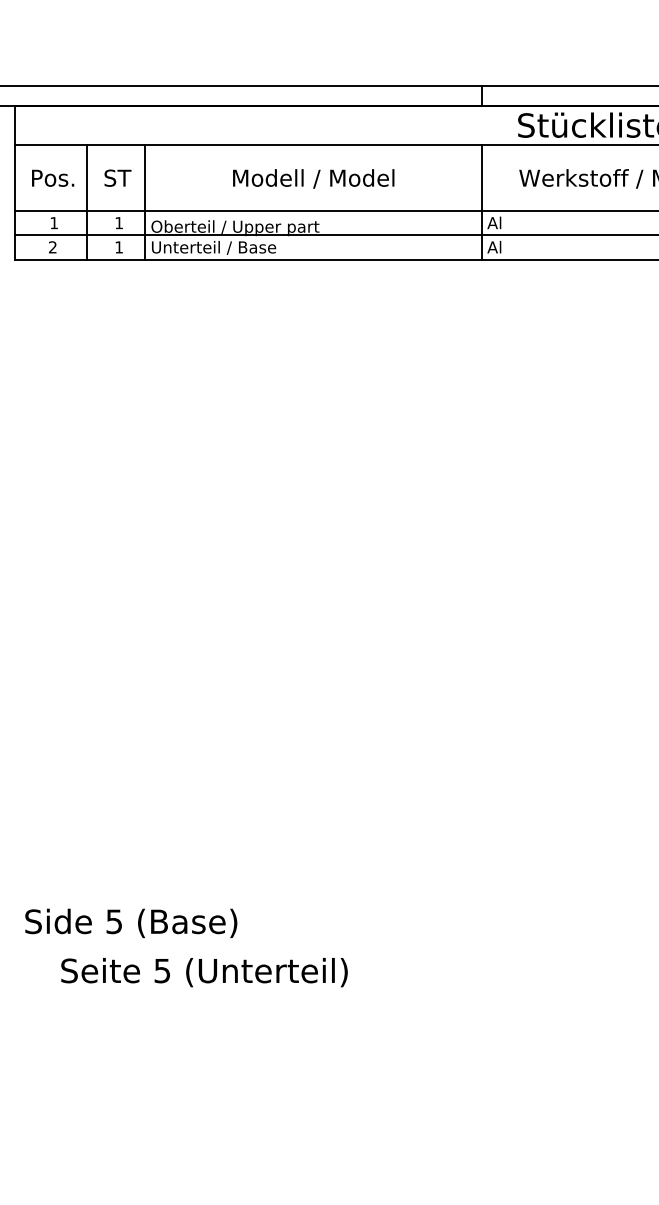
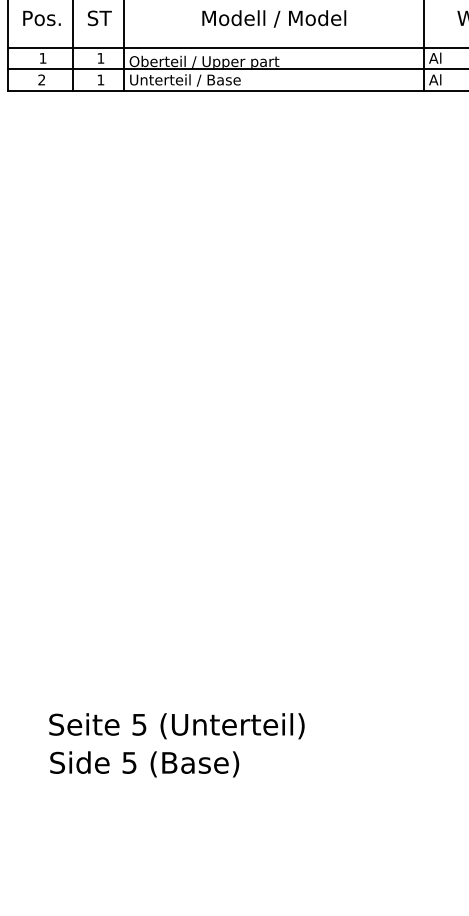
text: (131, 923) -> (144, 764), moved

